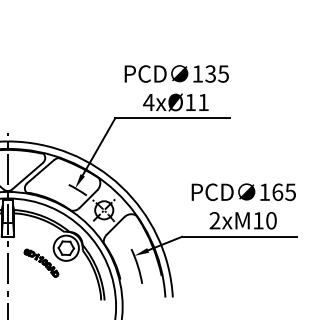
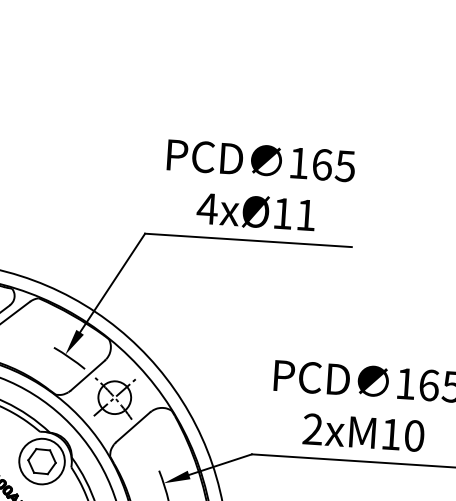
text: (210, 73) -> (321, 163), 135 -> 165

